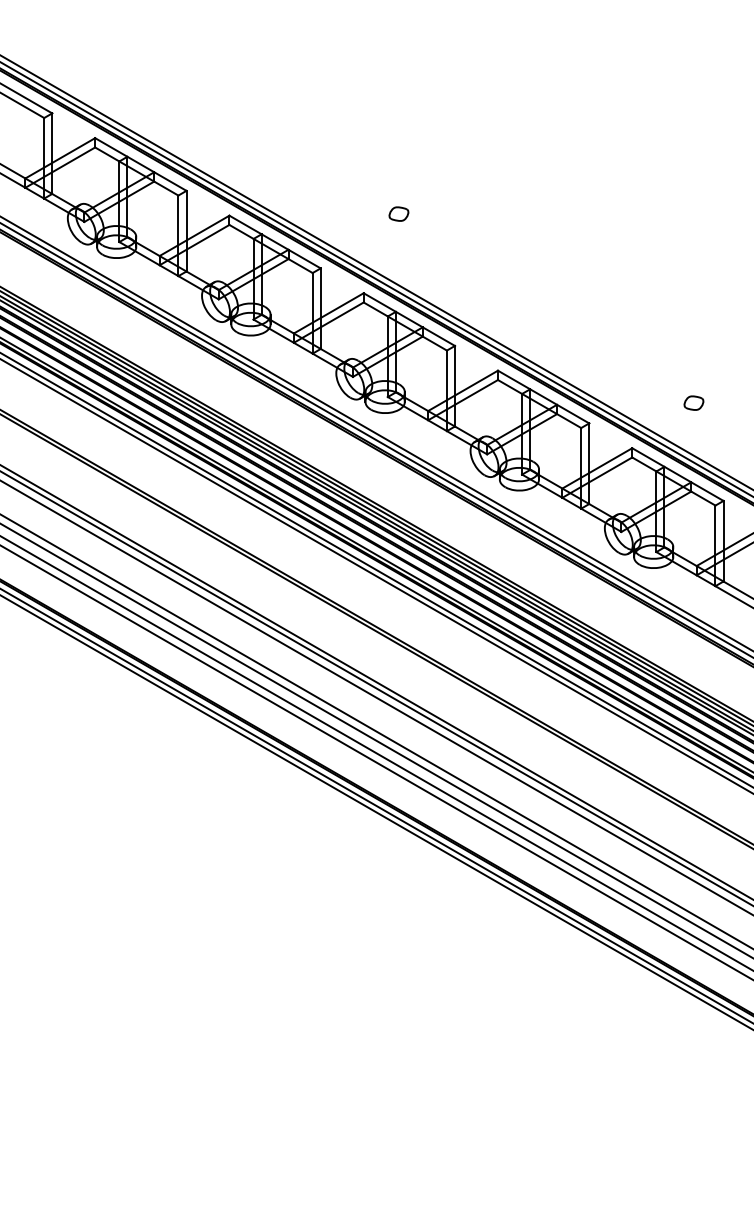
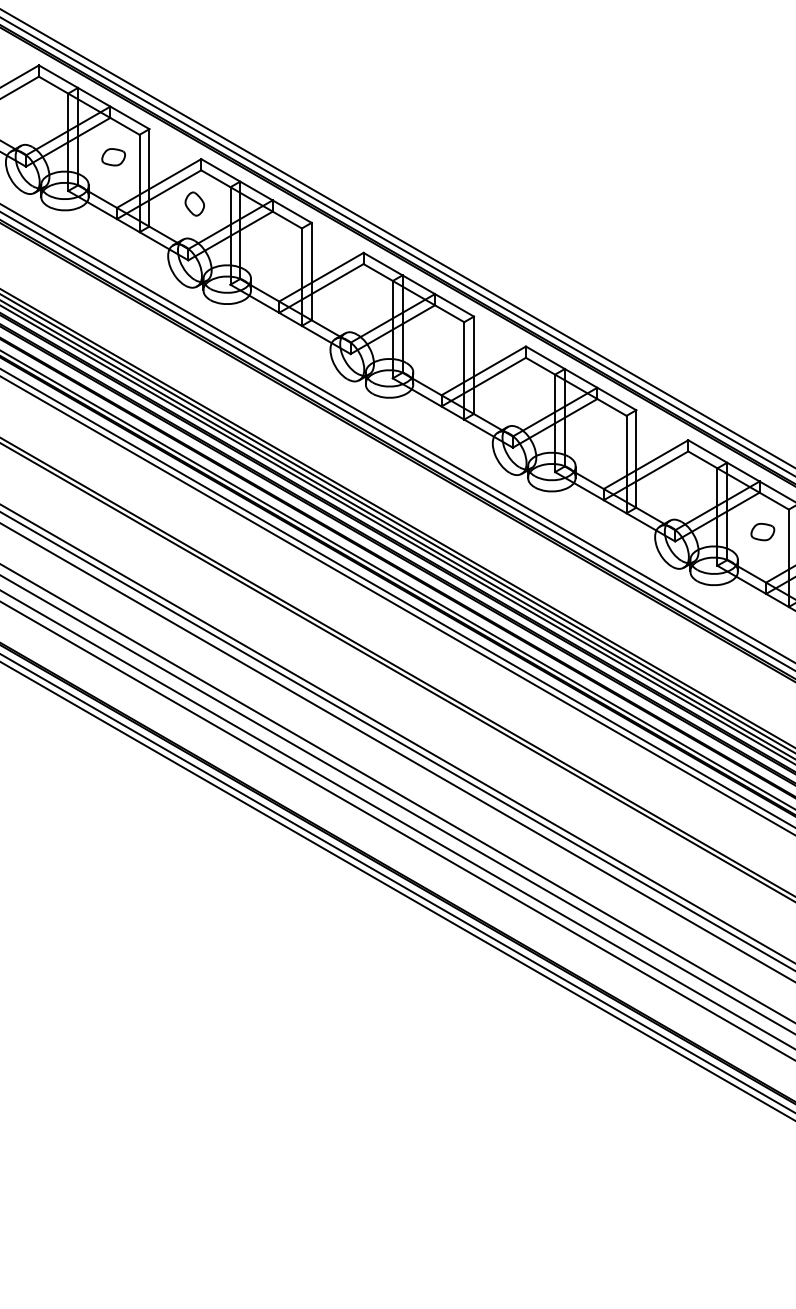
part: (398, 213) -> (113, 156), moved
part: (223, 252) -> (194, 203), added
part: (693, 402) -> (762, 531), moved

